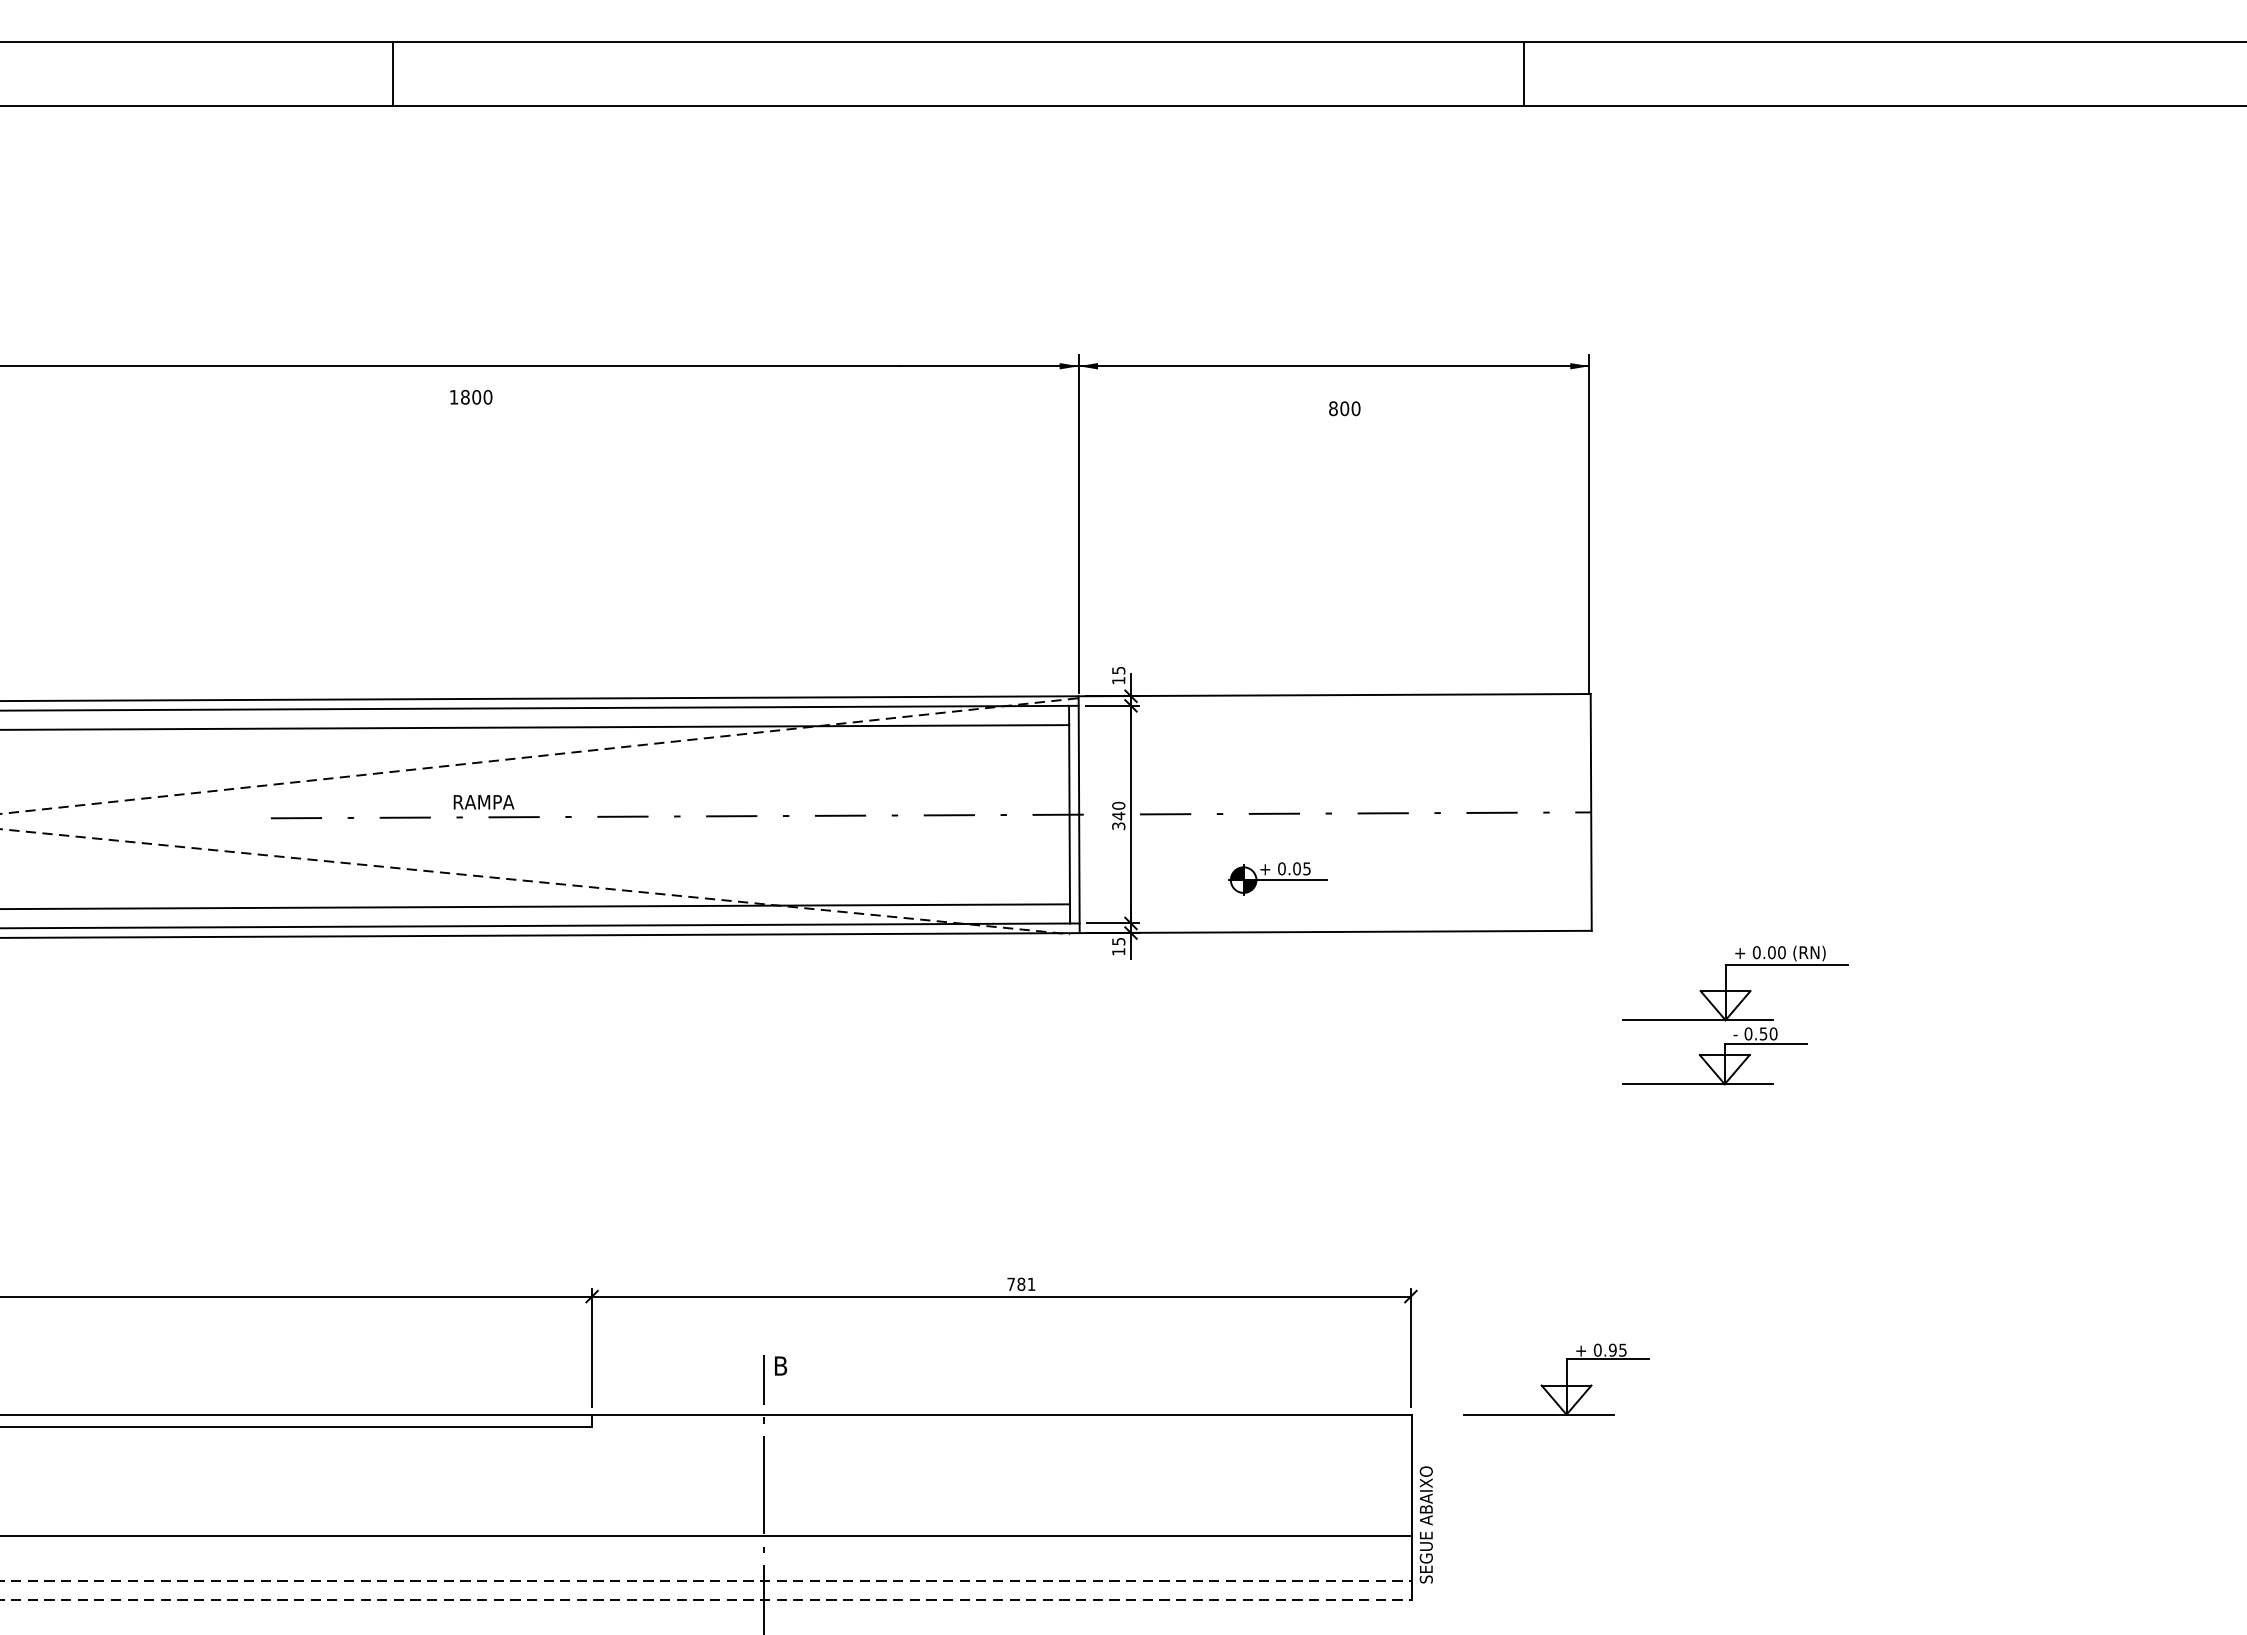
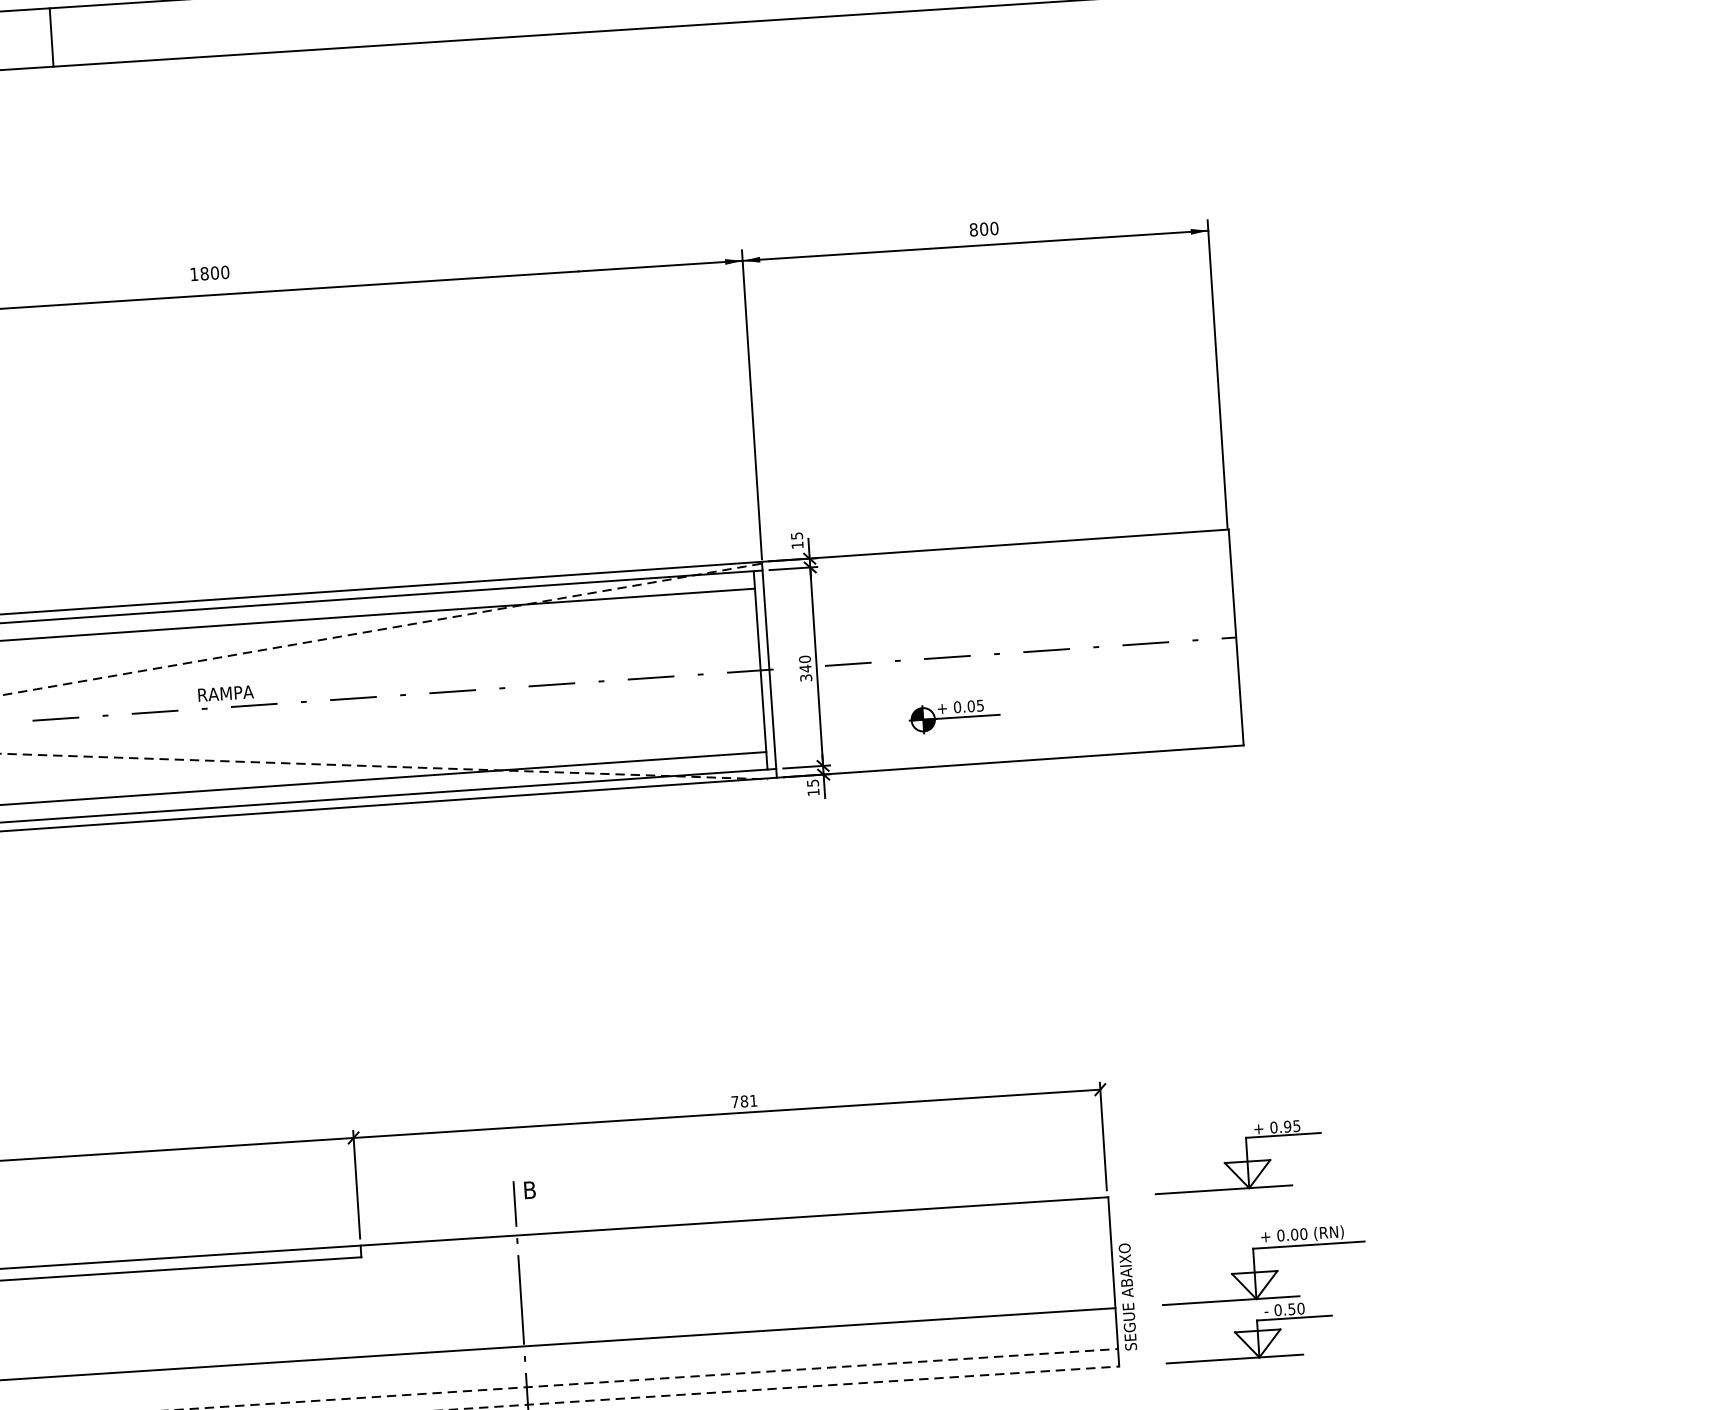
line: (392, 73) -> (51, 37), moved
text: (471, 397) -> (210, 273), moved
text: (1344, 408) -> (983, 229), moved
part: (1735, 1015) -> (1265, 1294), moved

